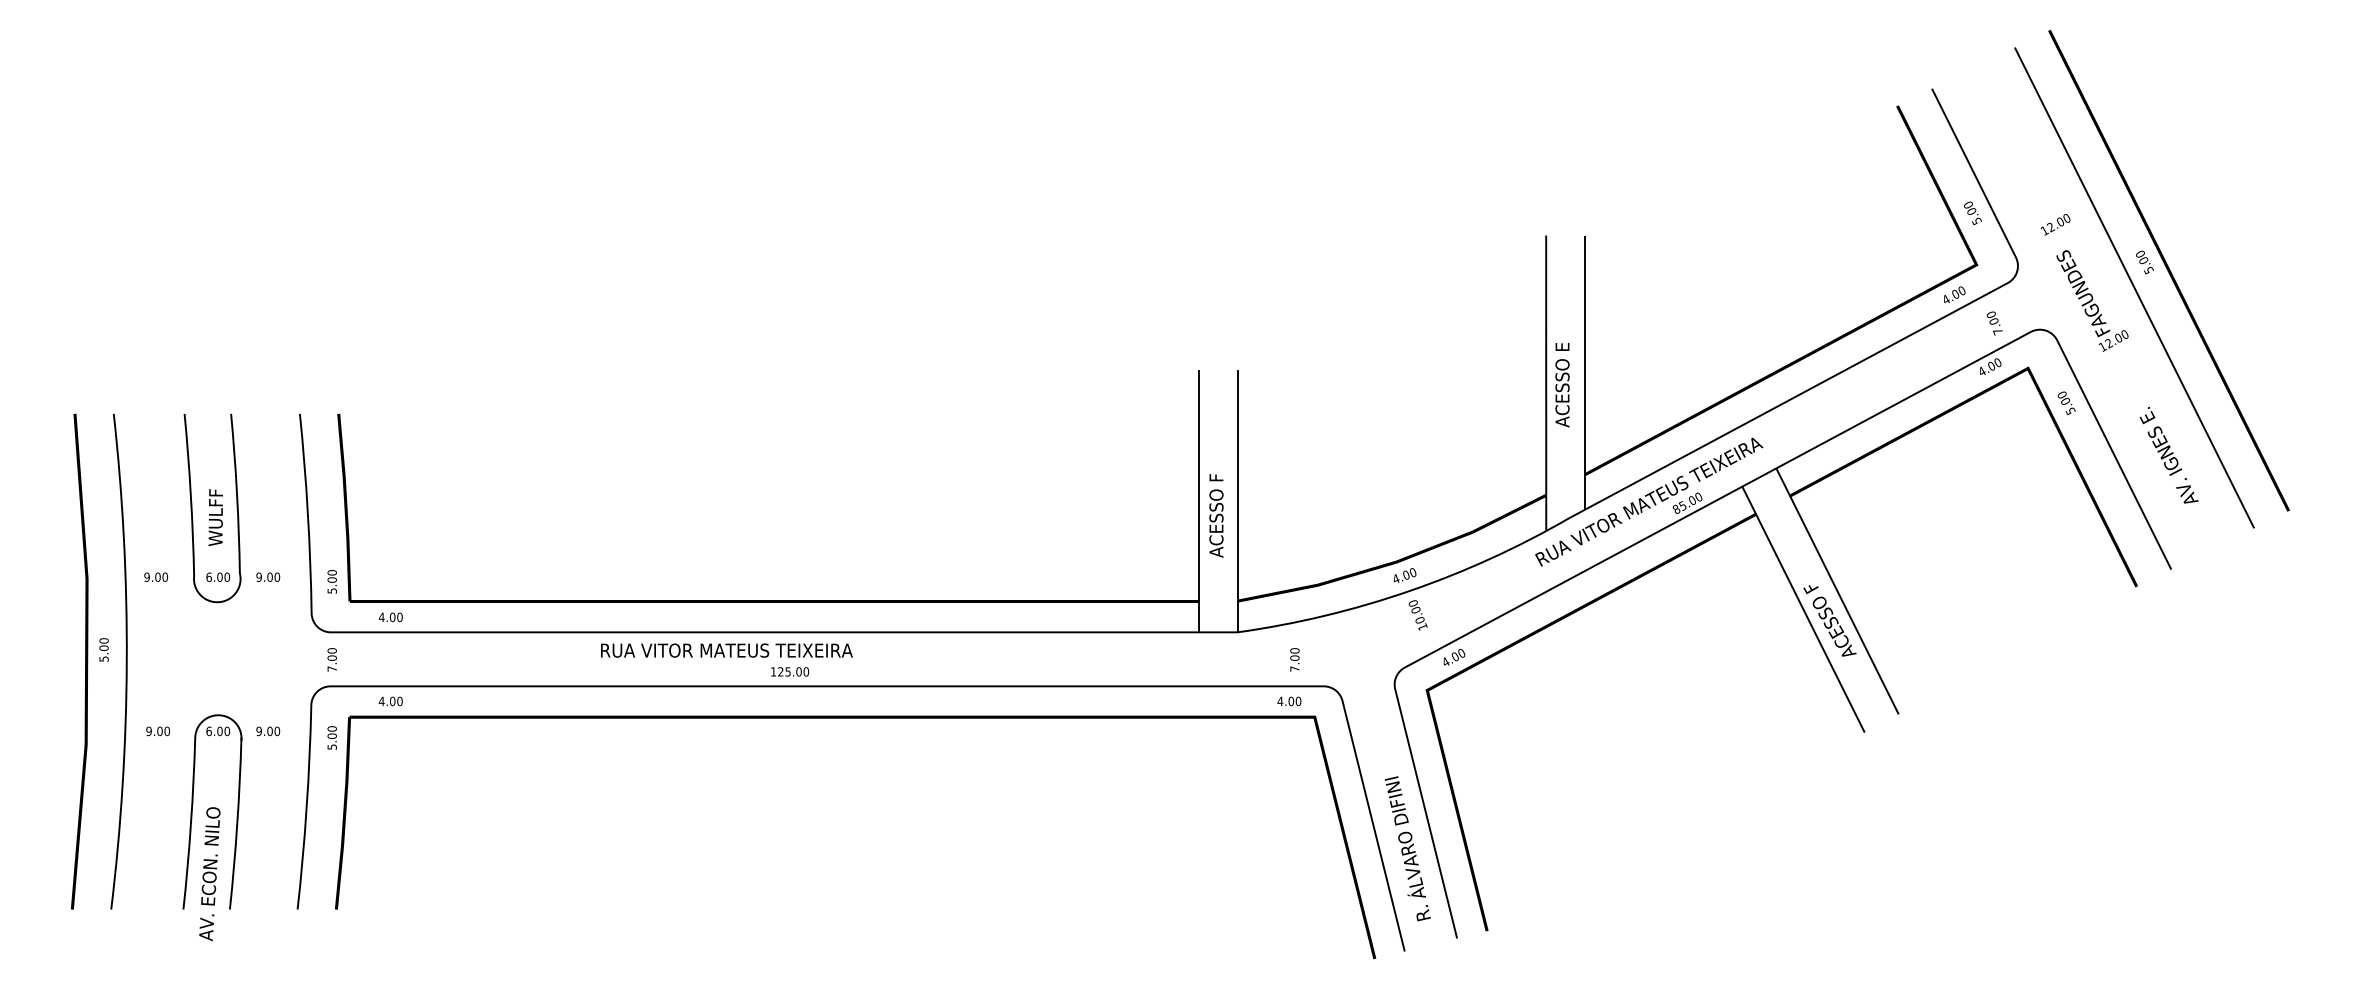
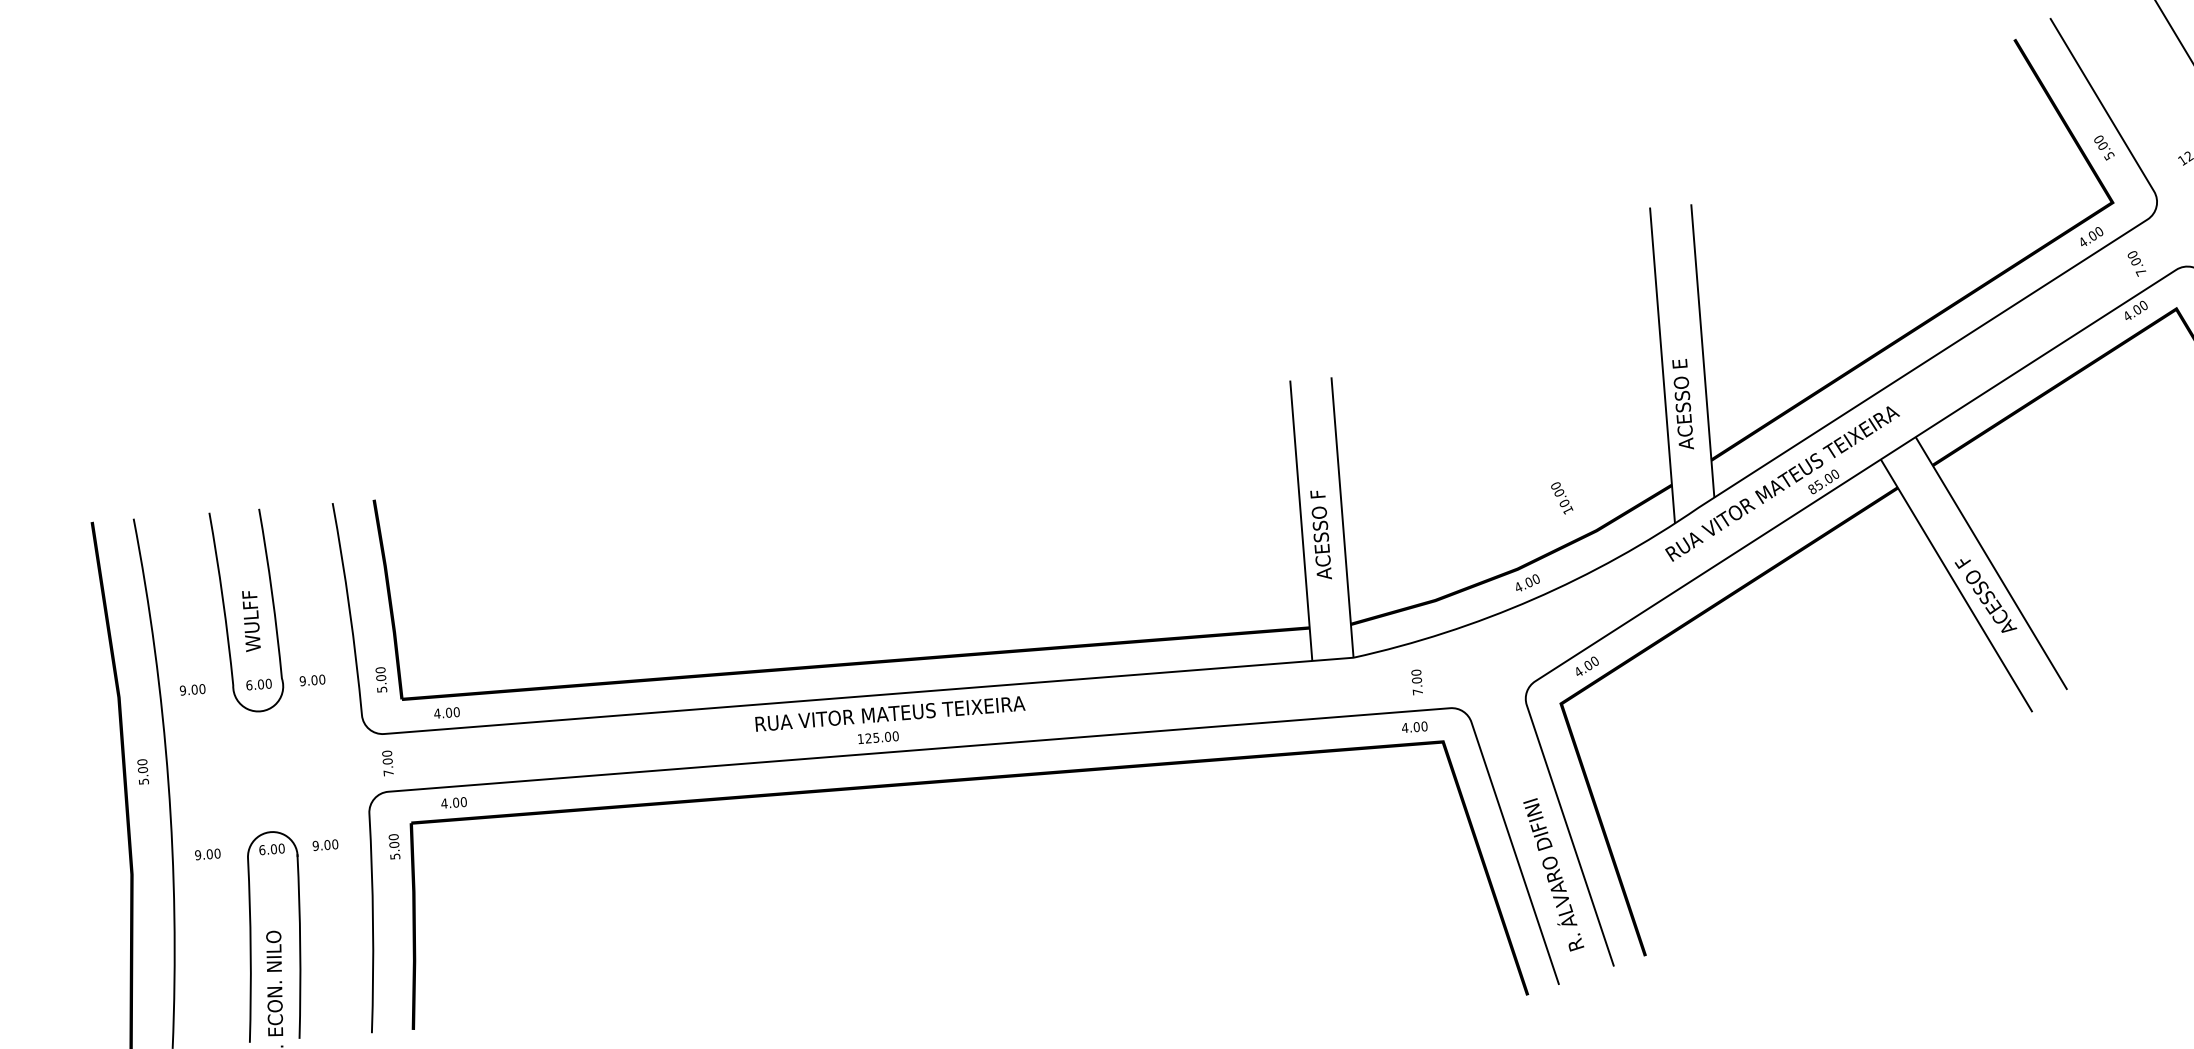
text: (1562, 385) -> (1683, 404), moved
text: (1417, 615) -> (1561, 498), moved
text: (726, 650) -> (889, 713), moved

